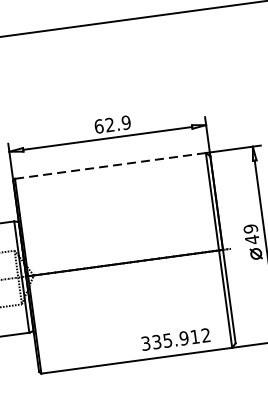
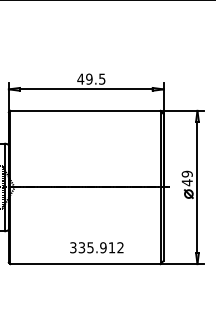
text: (112, 123) -> (91, 78), 62.9 -> 49.5
line: (109, 165) -> (84, 110), dashed -> solid
text: (175, 339) -> (96, 247), moved

